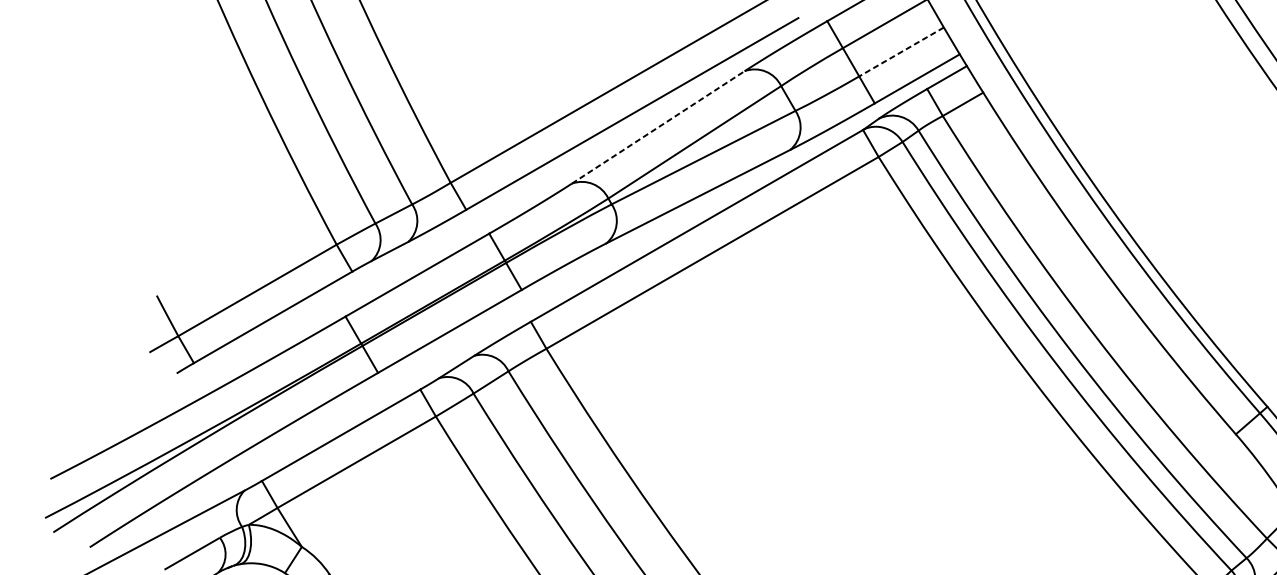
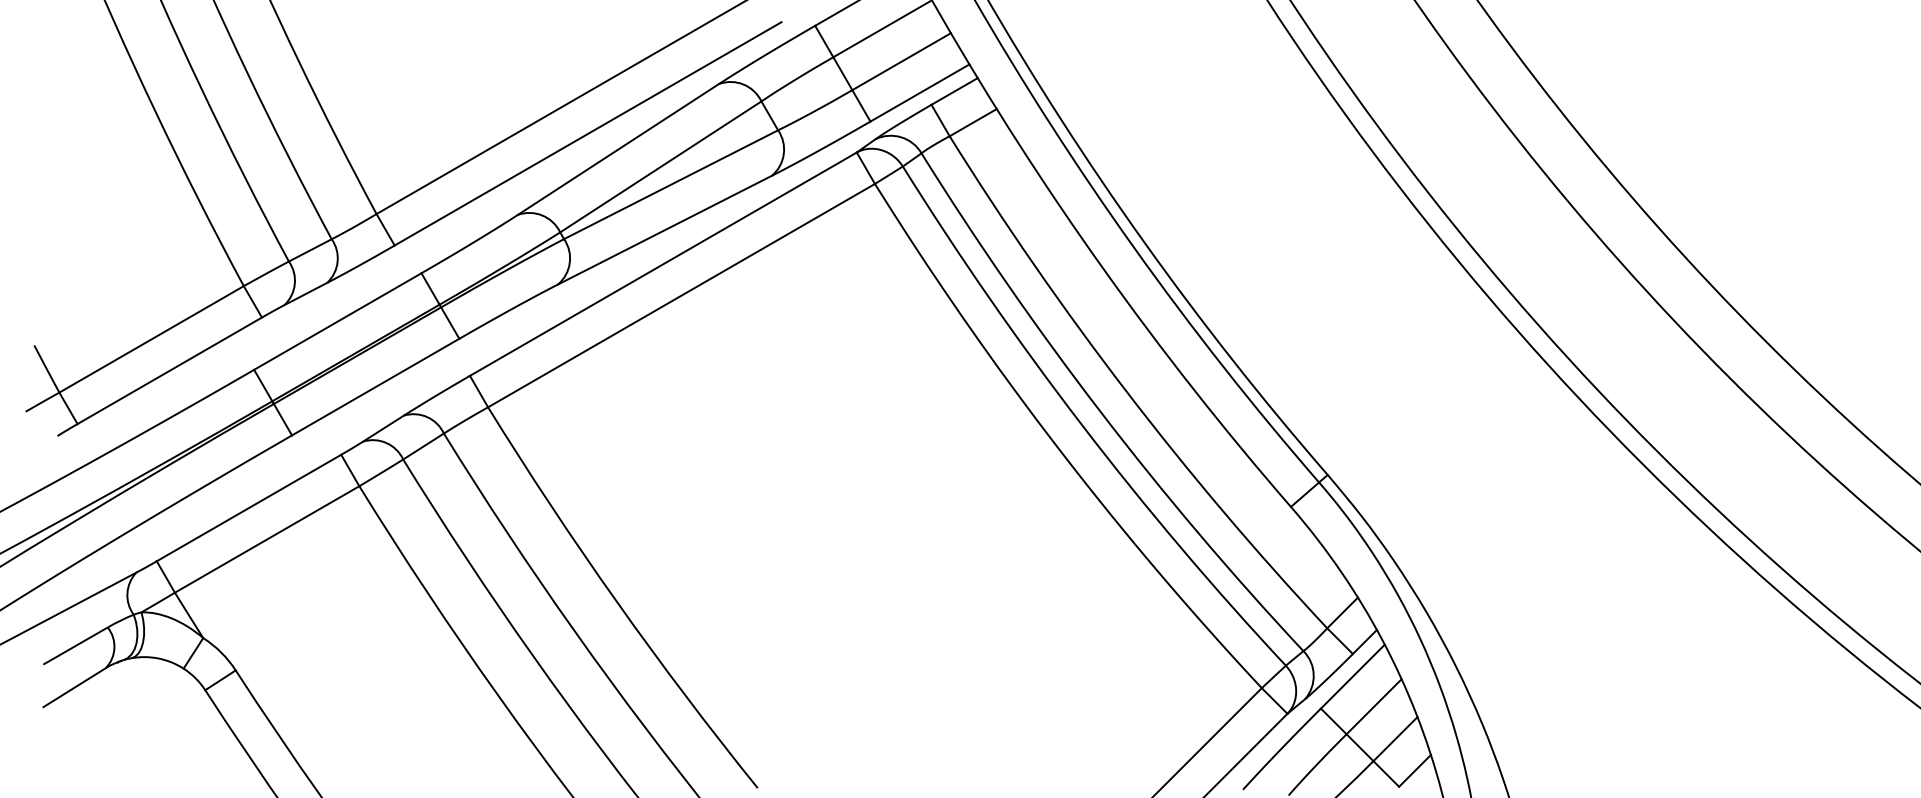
line: (901, 51) -> (901, 61), dashed -> solid
line: (658, 127) -> (618, 149), dashed -> solid

